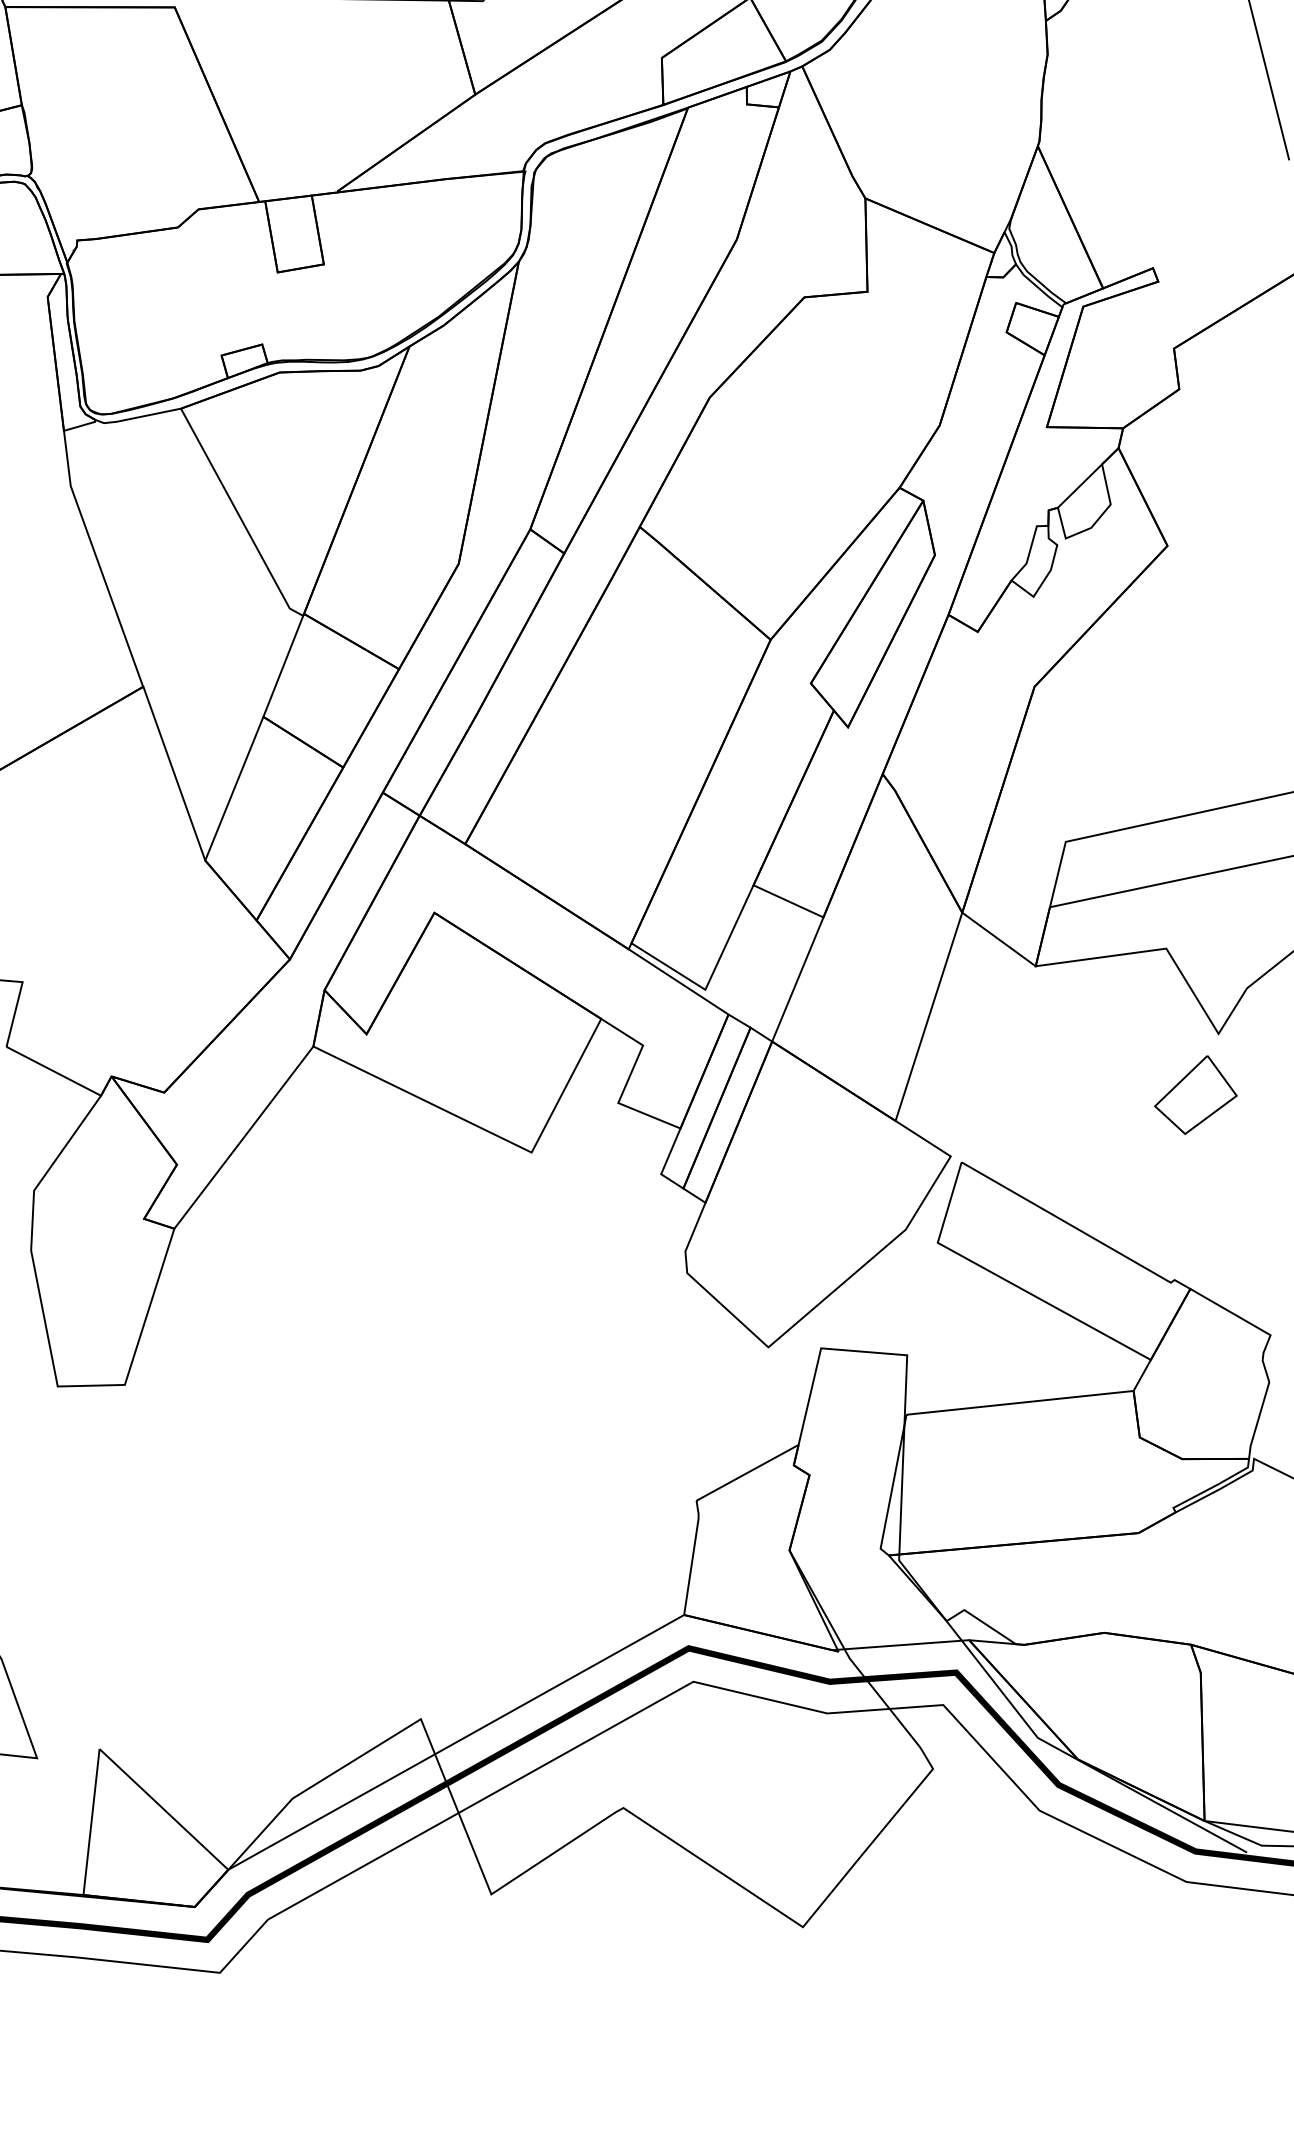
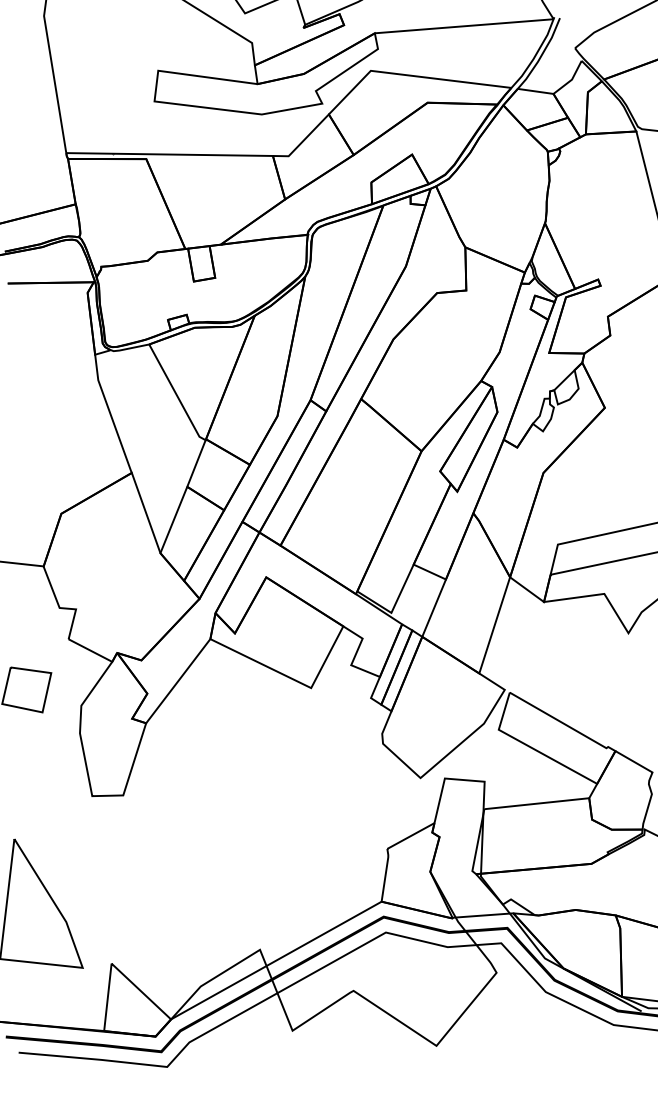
part: (1194, 1094) -> (617, 661), removed

